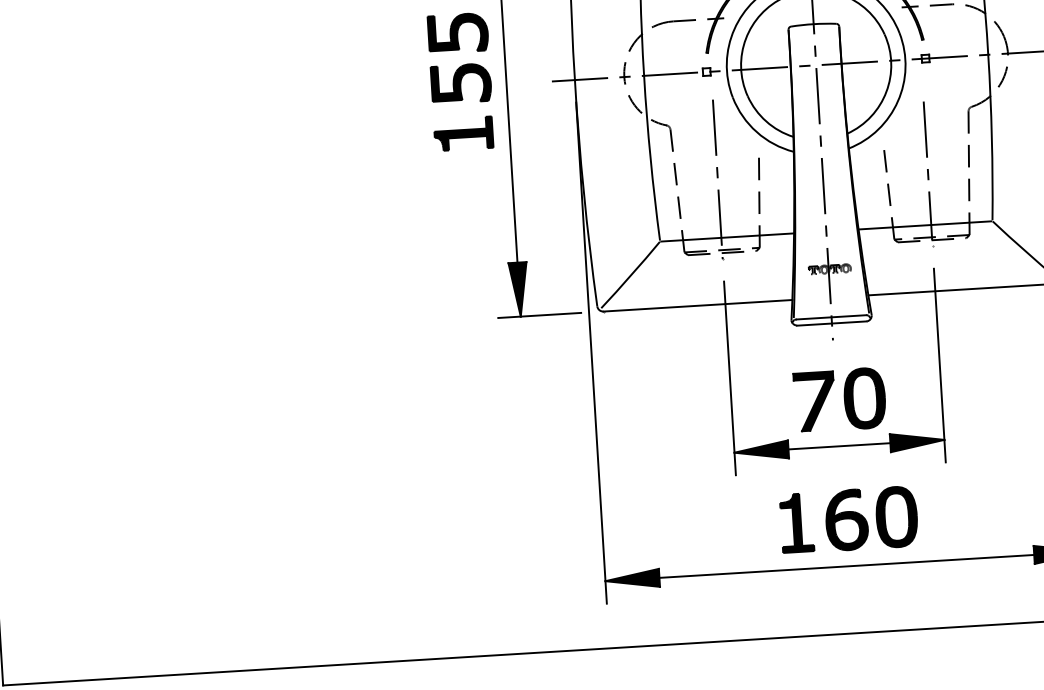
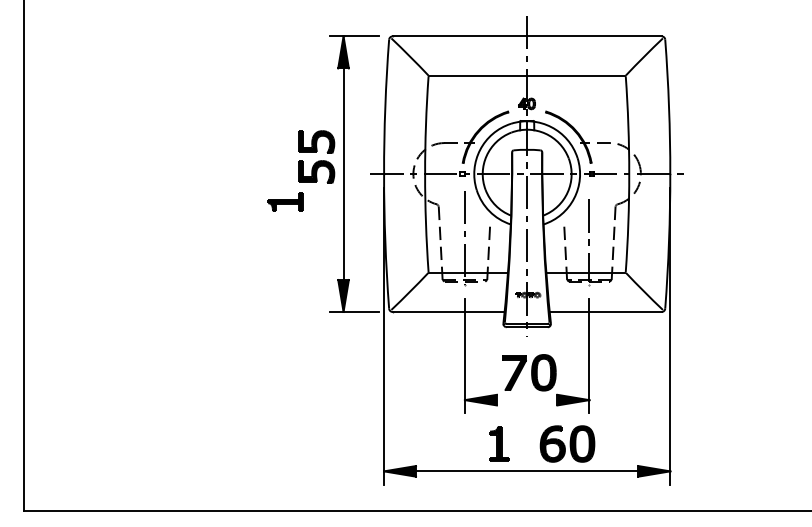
part: (463, 133) -> (285, 201), moved
line: (838, 446) -> (526, 400), removed
part: (871, 517) -> (567, 443), moved

